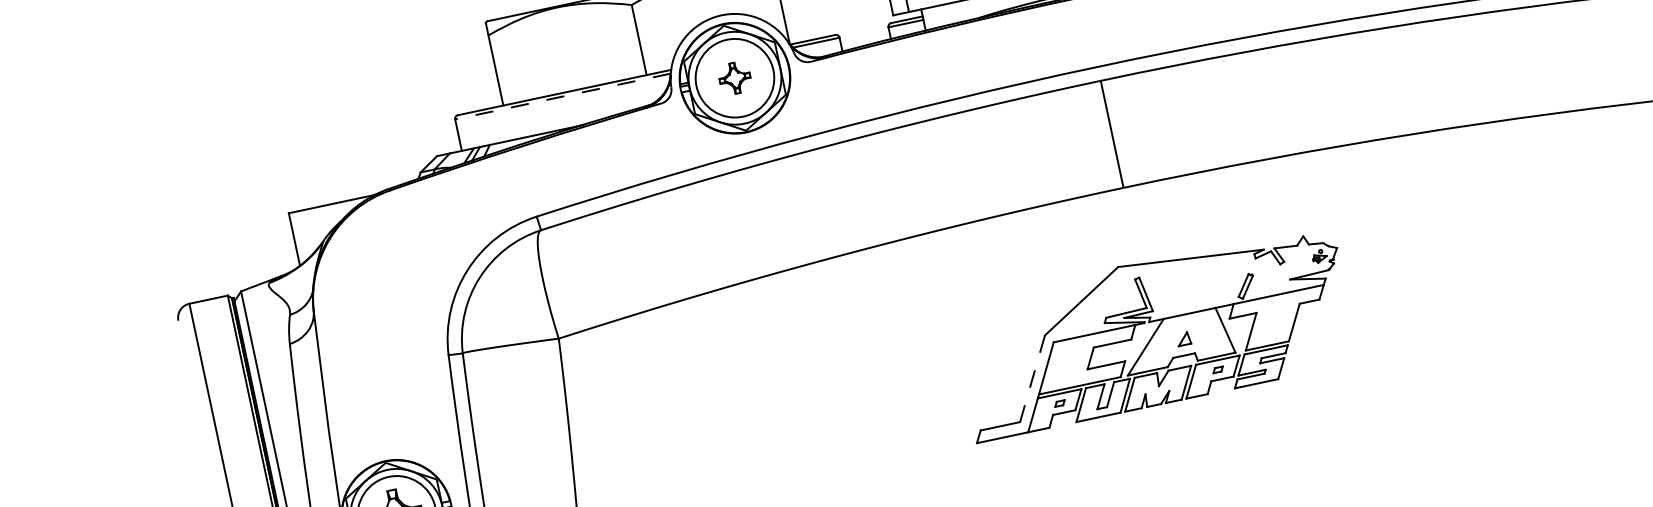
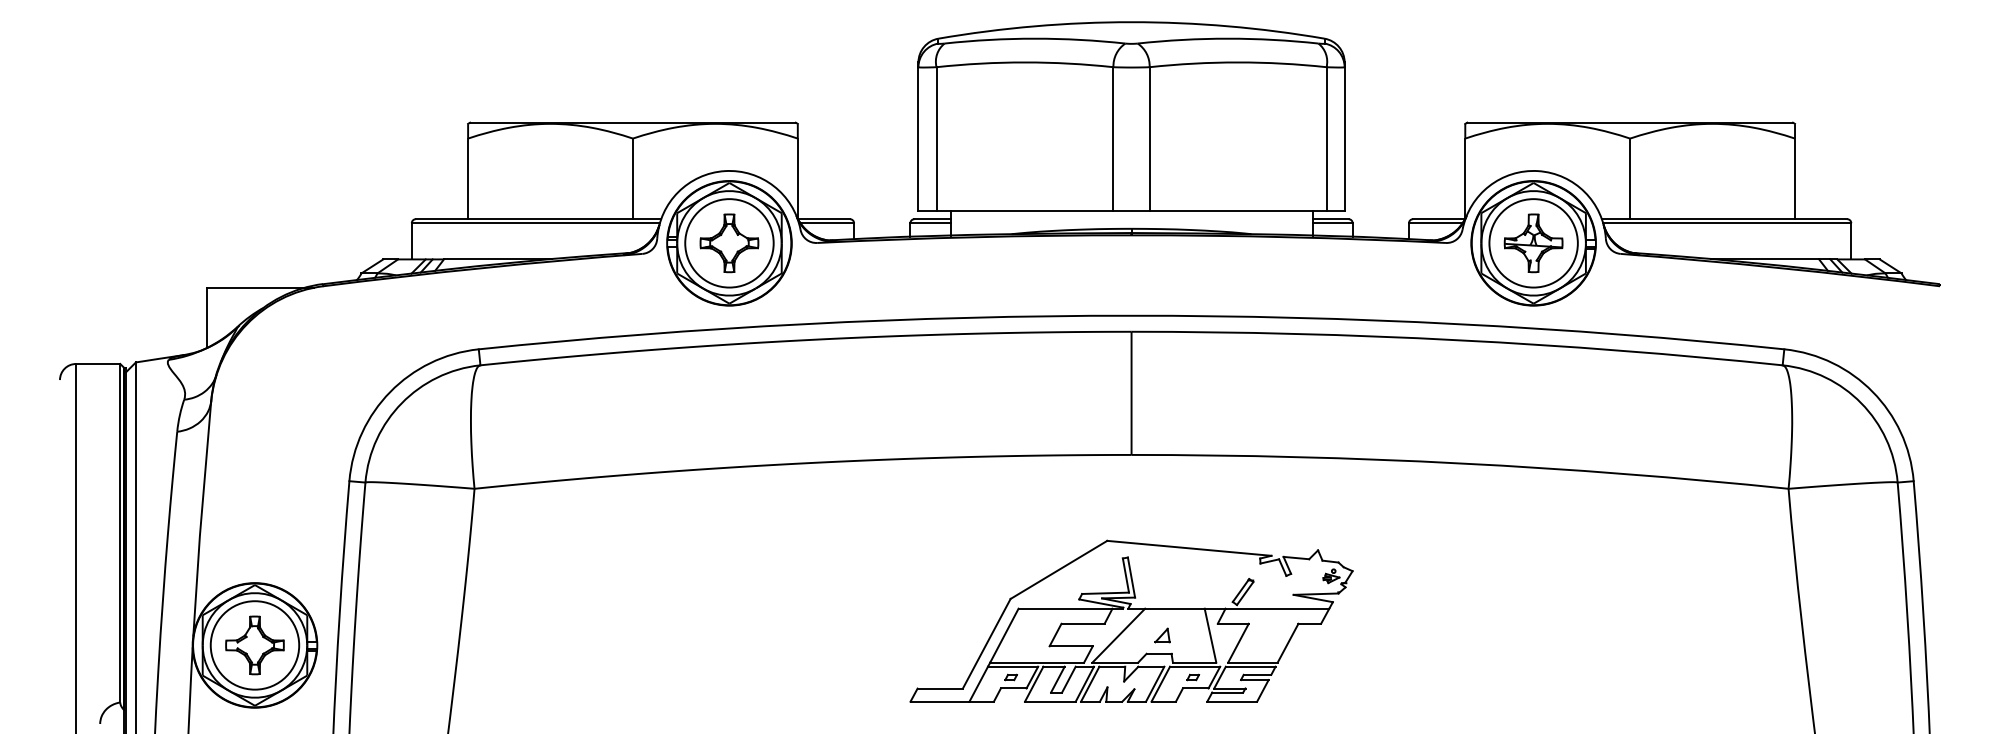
part: (735, 78) -> (729, 243), size x1.67
line: (562, 96) -> (535, 223), dashed -> solid
line: (1032, 378) -> (986, 643), dashed -> solid

